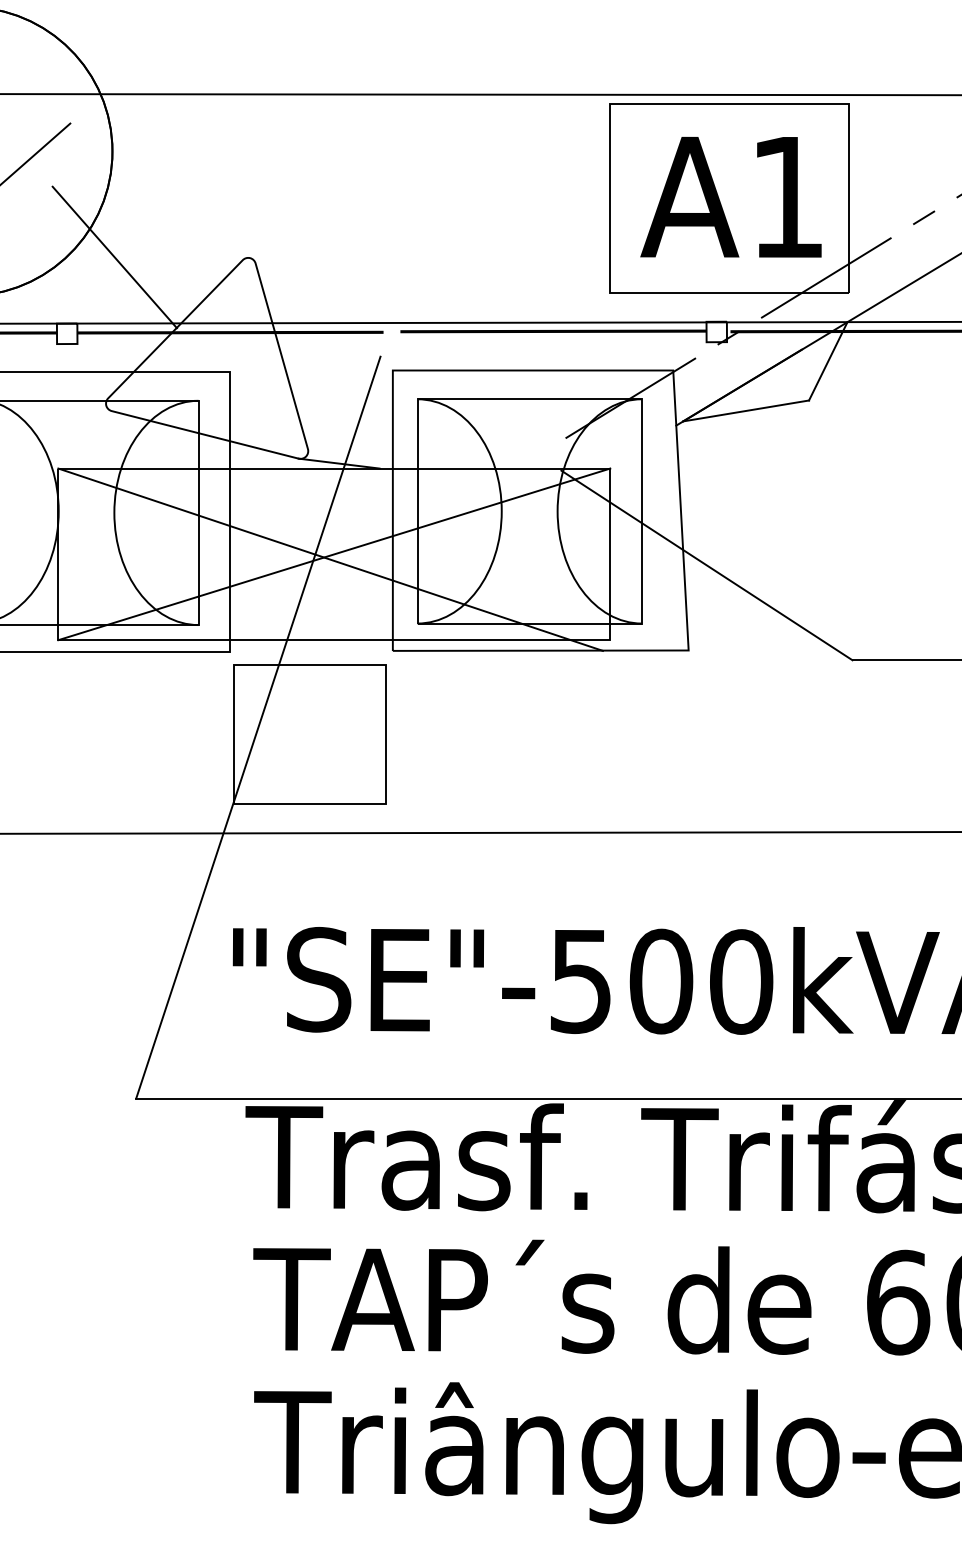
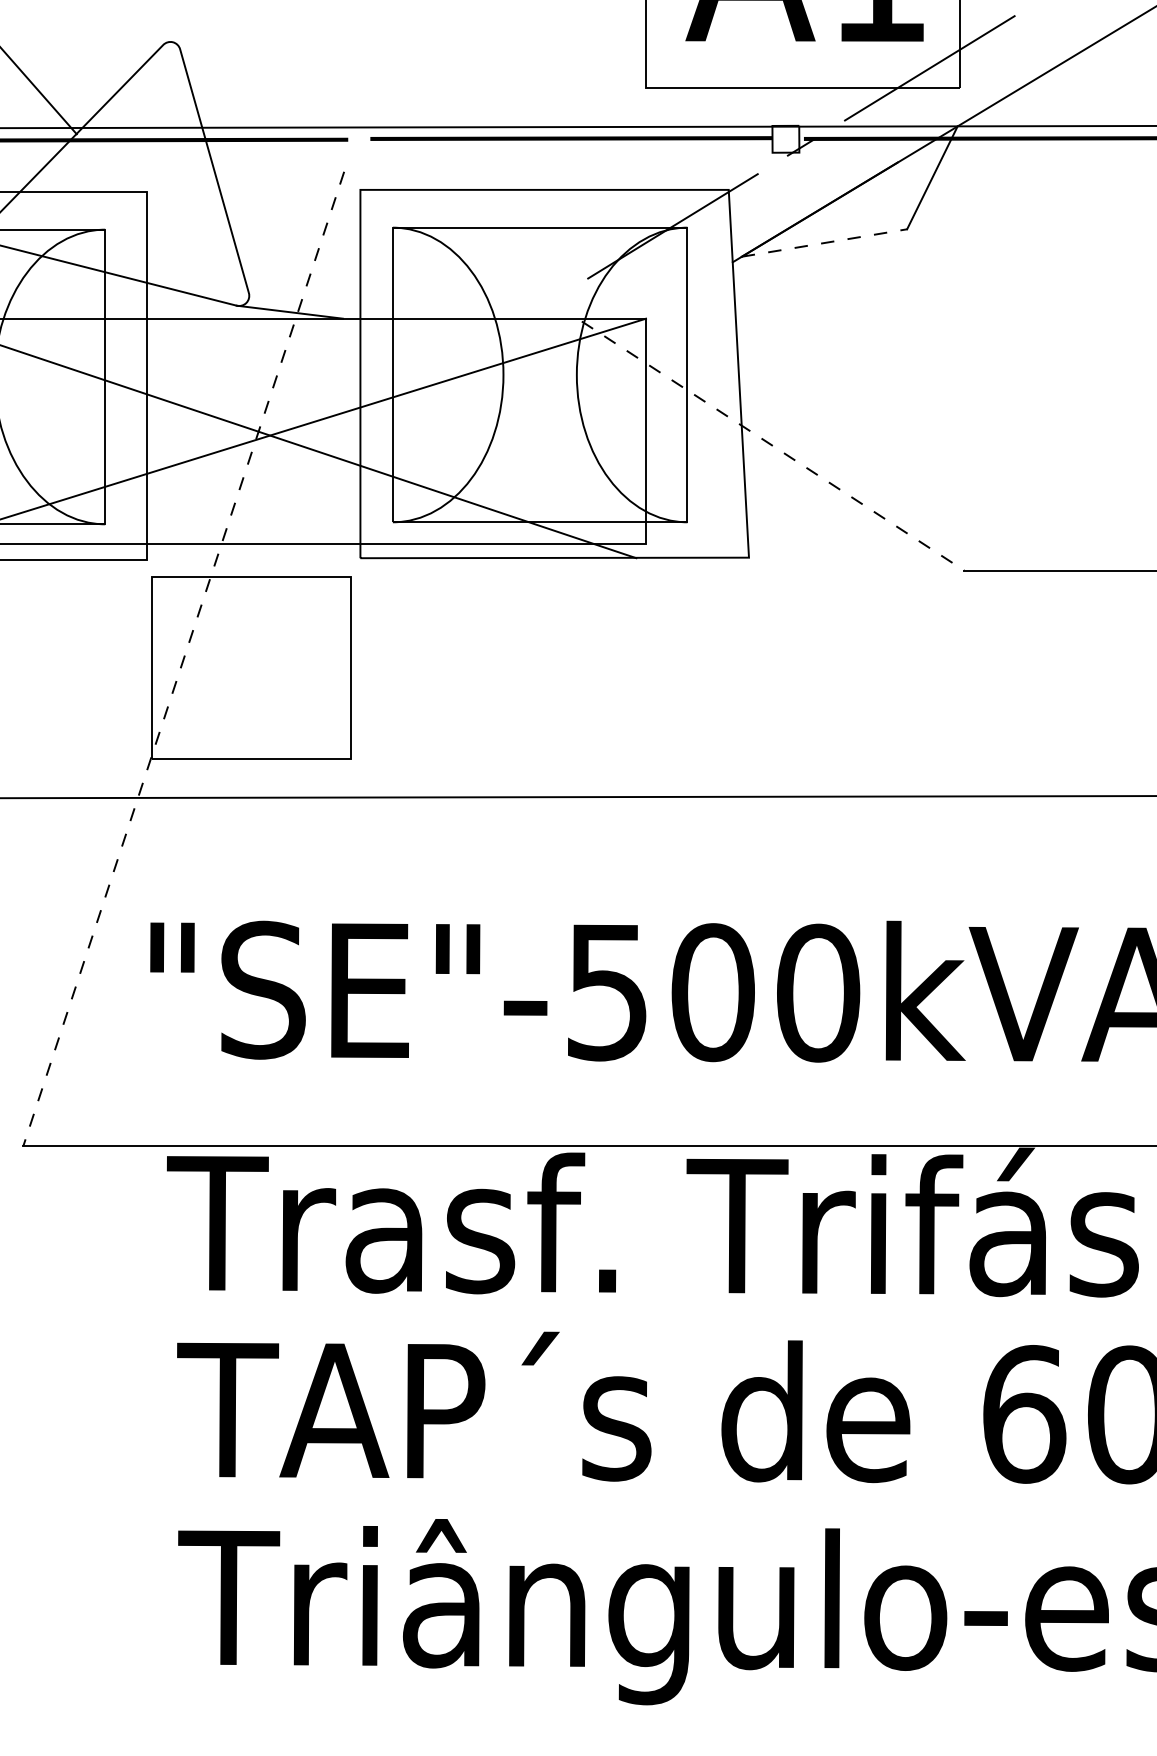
line: (746, 410) -> (824, 242), solid -> dashed
line: (706, 565) -> (772, 446), solid -> dashed
line: (258, 728) -> (183, 660), solid -> dashed

